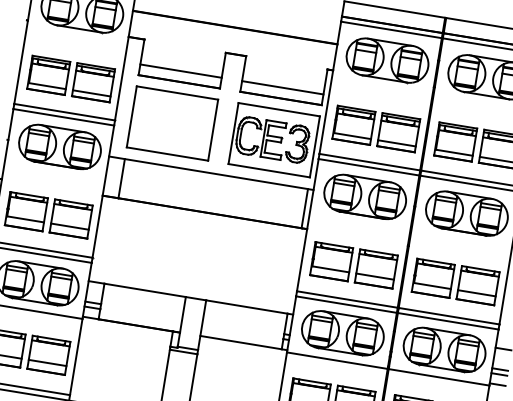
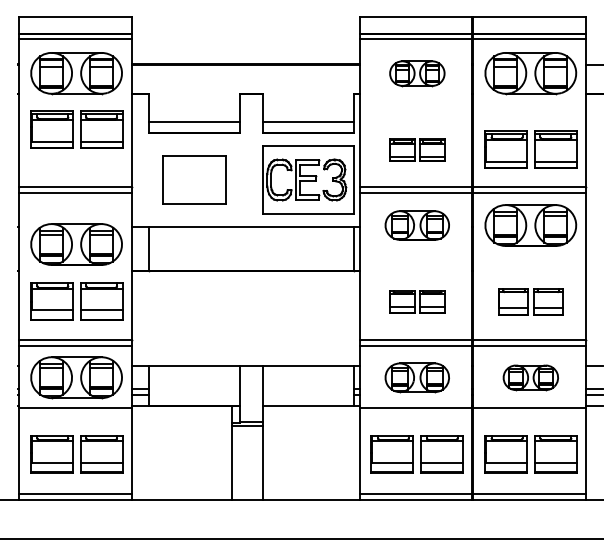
part: (387, 60) -> (417, 73), size x0.6
part: (71, 78) -> (76, 129), moved
part: (172, 123) -> (194, 179), size x0.7
part: (375, 128) -> (416, 149), size x0.6
part: (59, 146) -> (76, 244), moved
part: (365, 196) -> (417, 225), size x0.7
part: (353, 264) -> (416, 301), size x0.6
part: (455, 281) -> (530, 301), size x0.7
part: (343, 333) -> (417, 377), size x0.7
part: (444, 349) -> (530, 377), size x0.6

